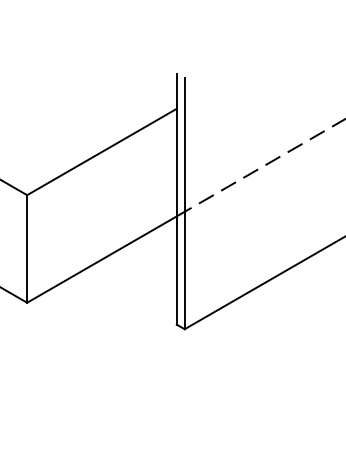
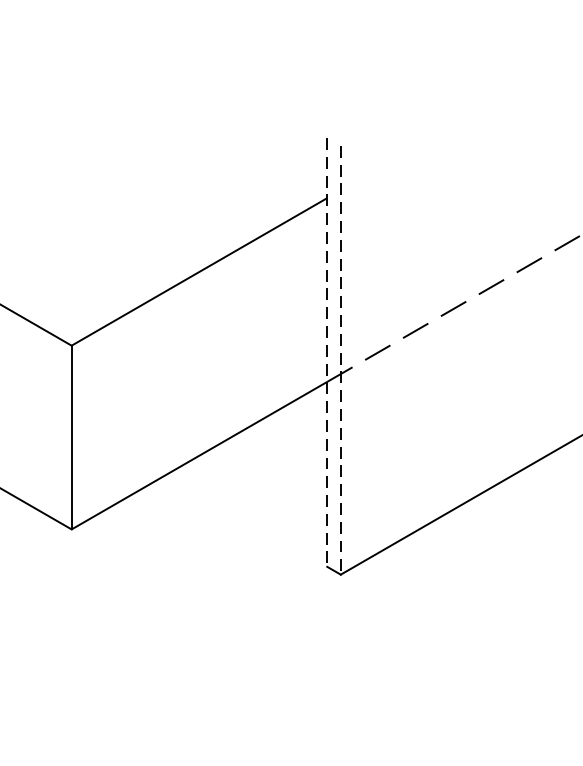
line: (176, 199) -> (326, 353), solid -> dashed
line: (184, 204) -> (340, 361), solid -> dashed

